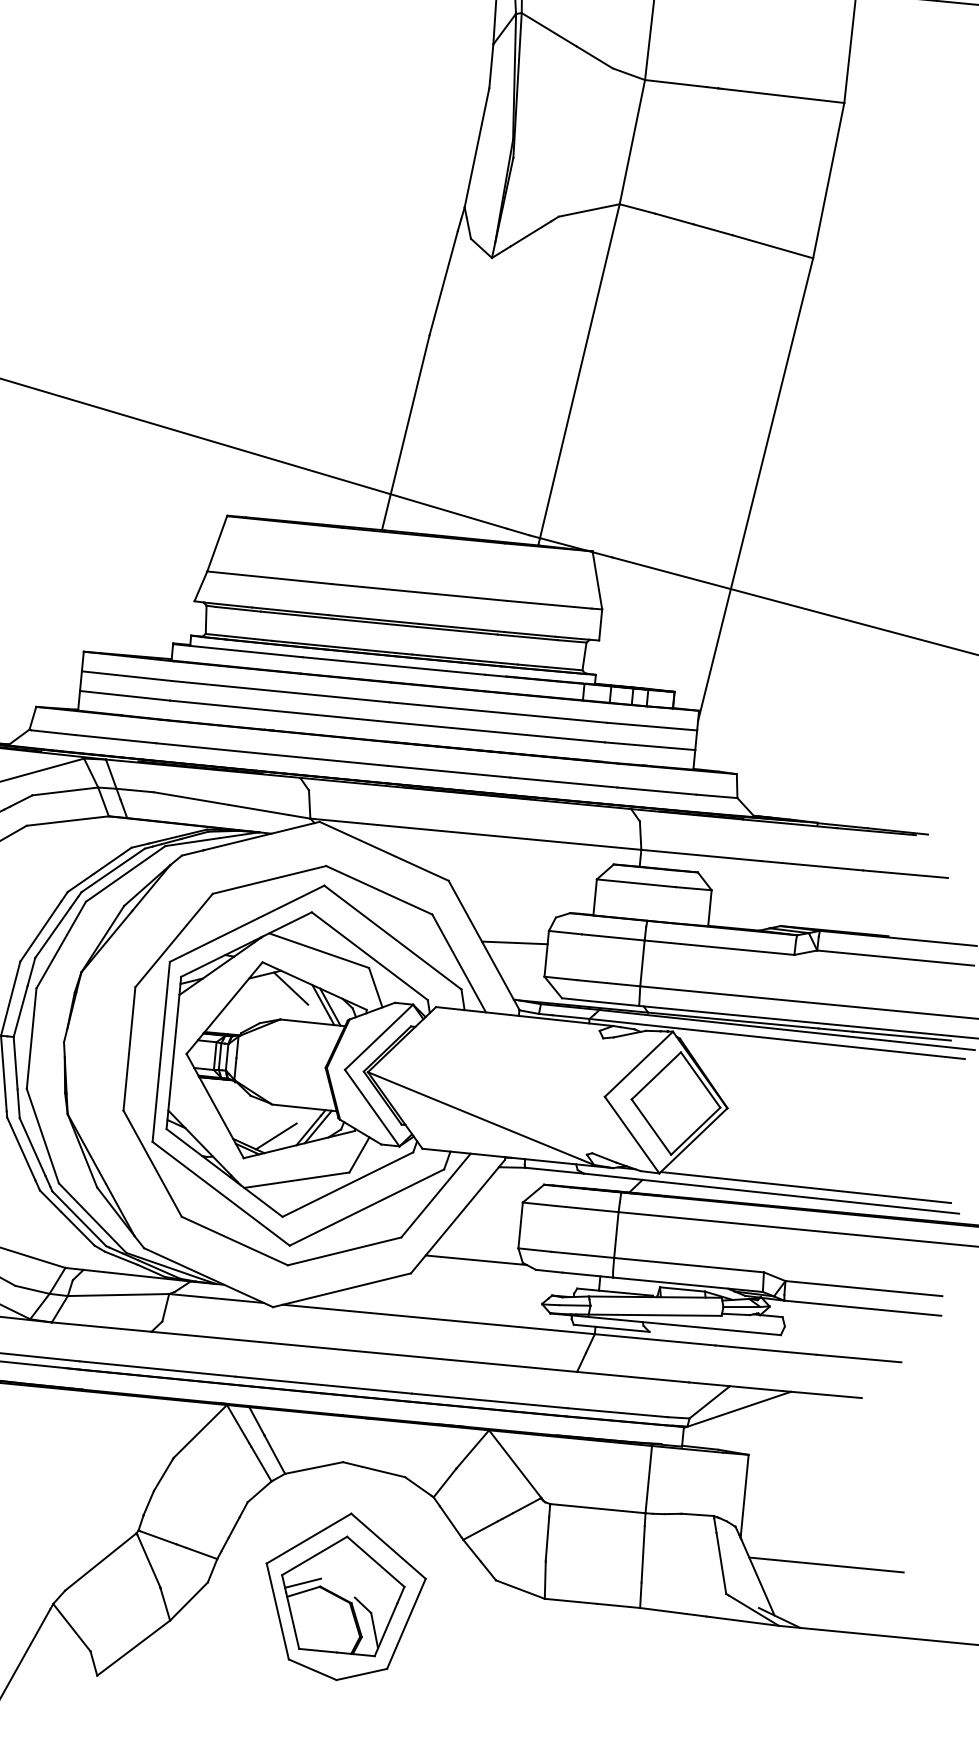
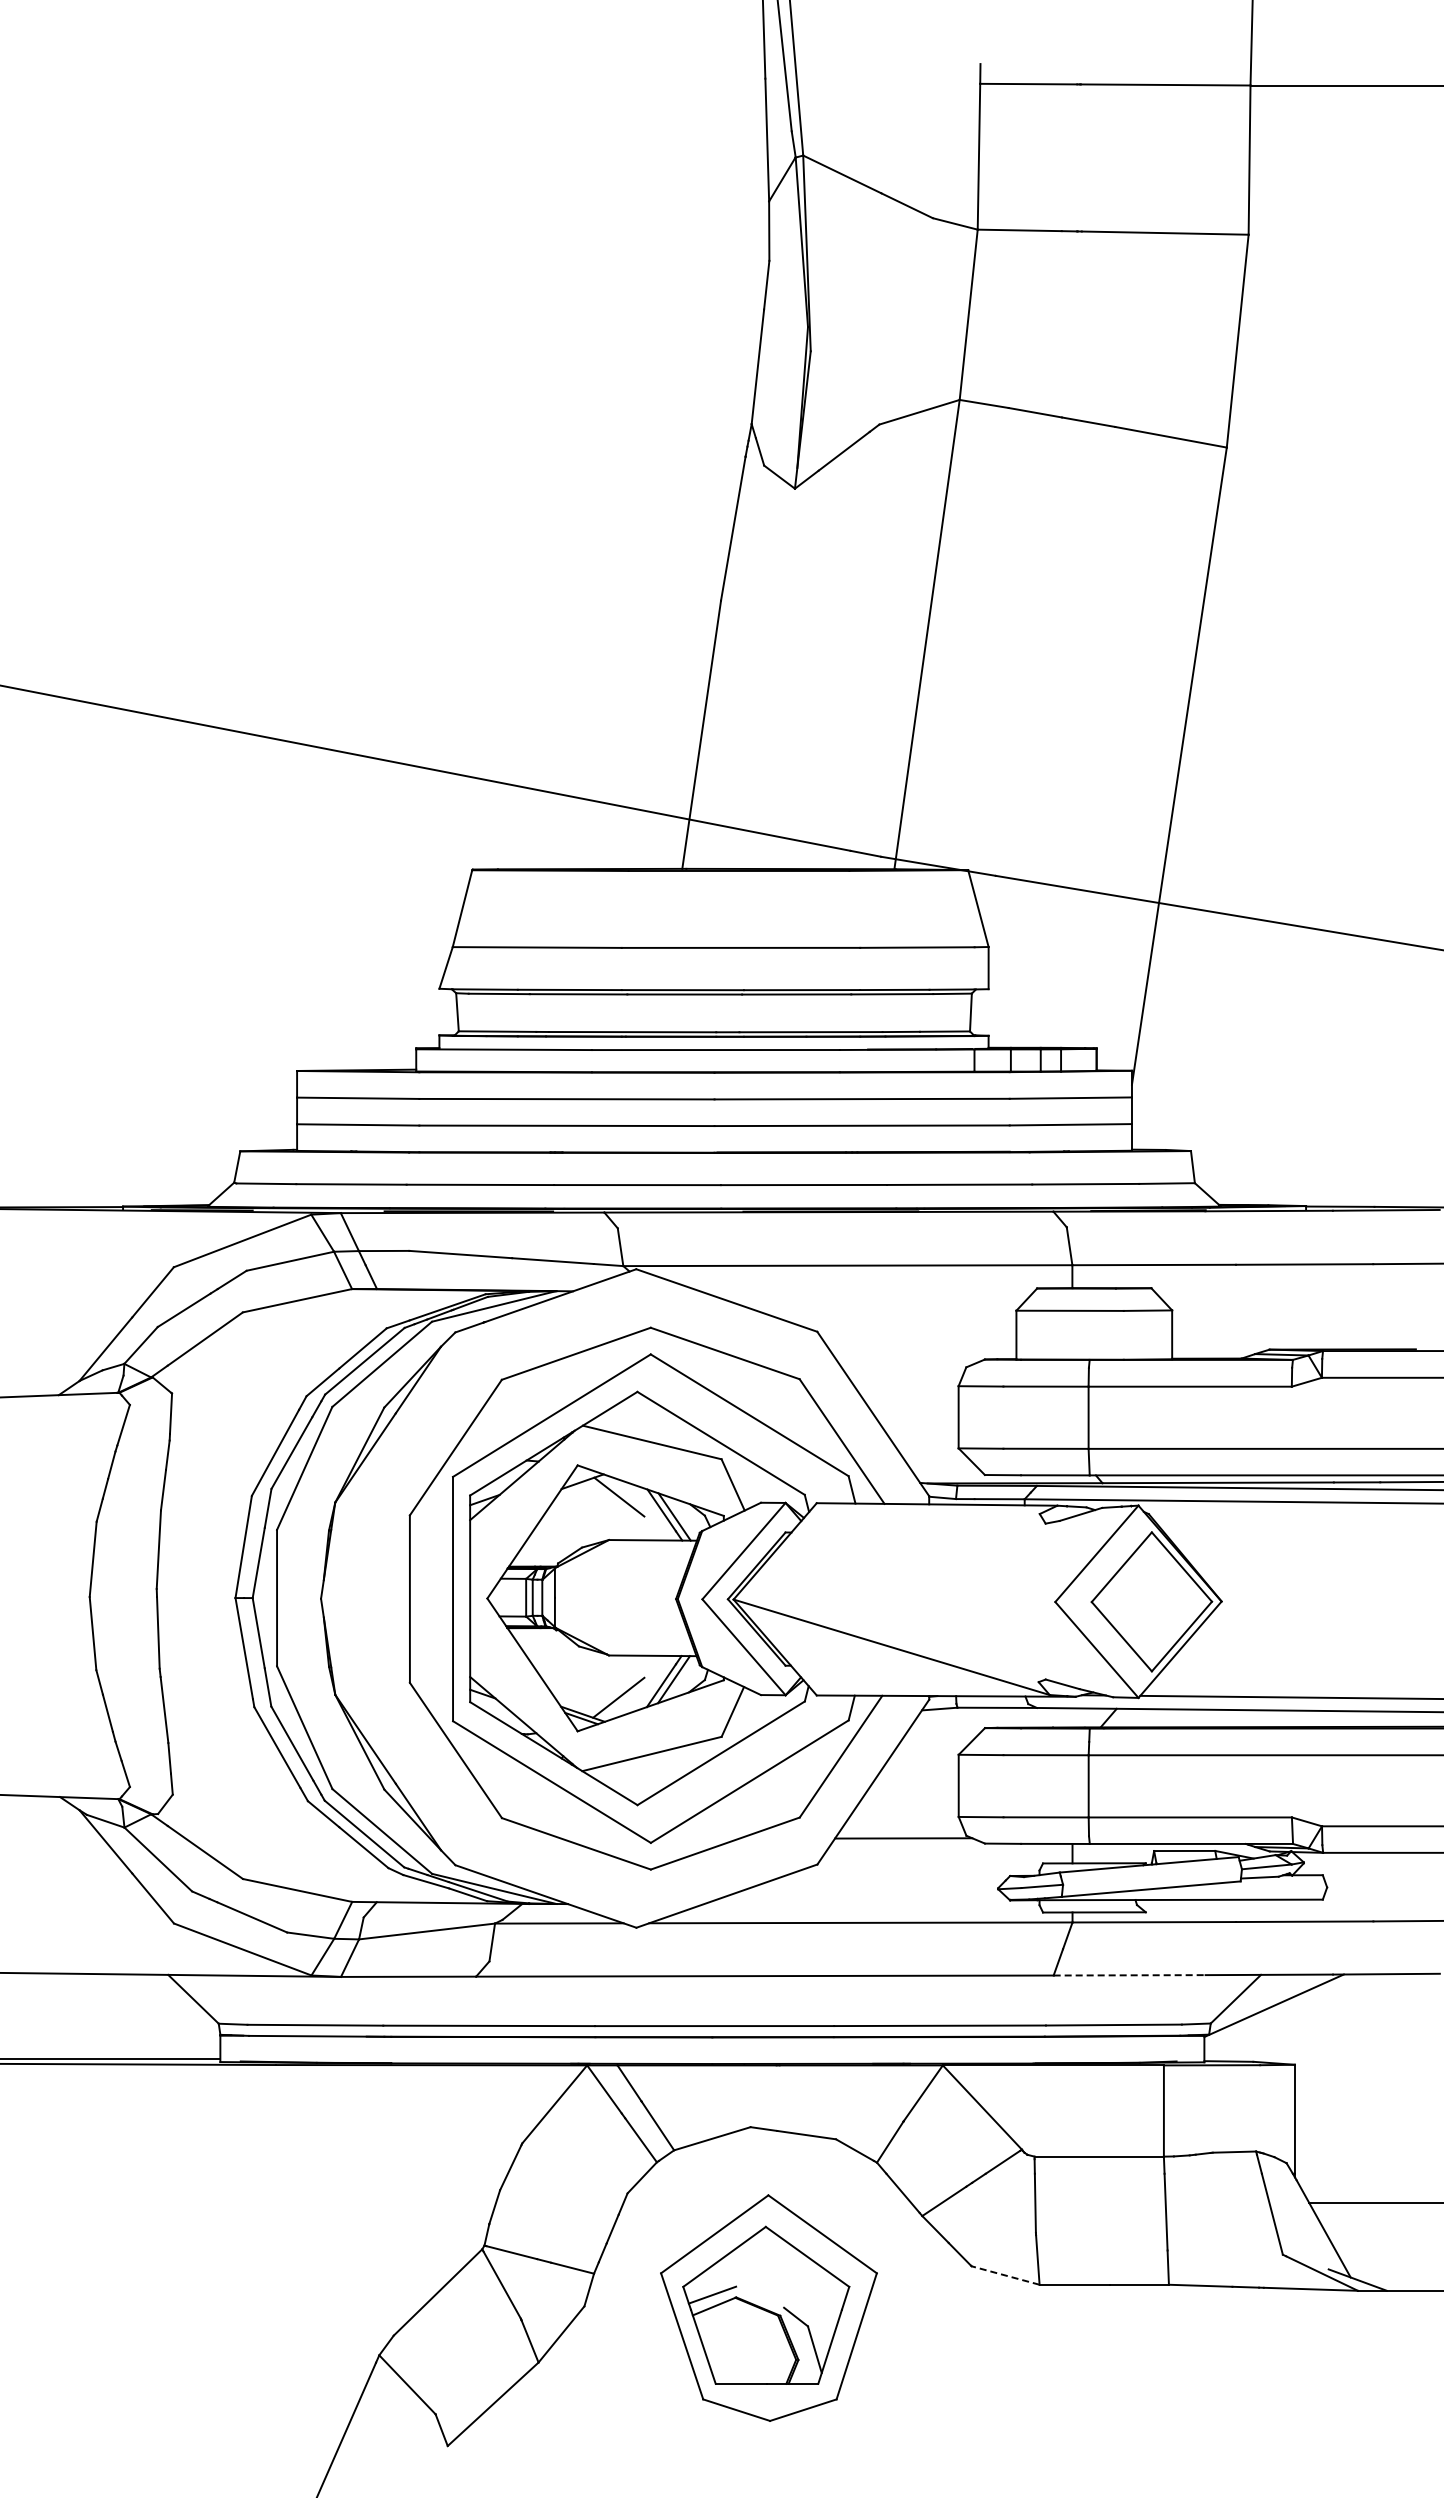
line: (514, 942) -> (914, 1406), removed
line: (633, 1377) -> (1129, 1975), solid -> dashed
line: (520, 1589) -> (1005, 2275), solid -> dashed

